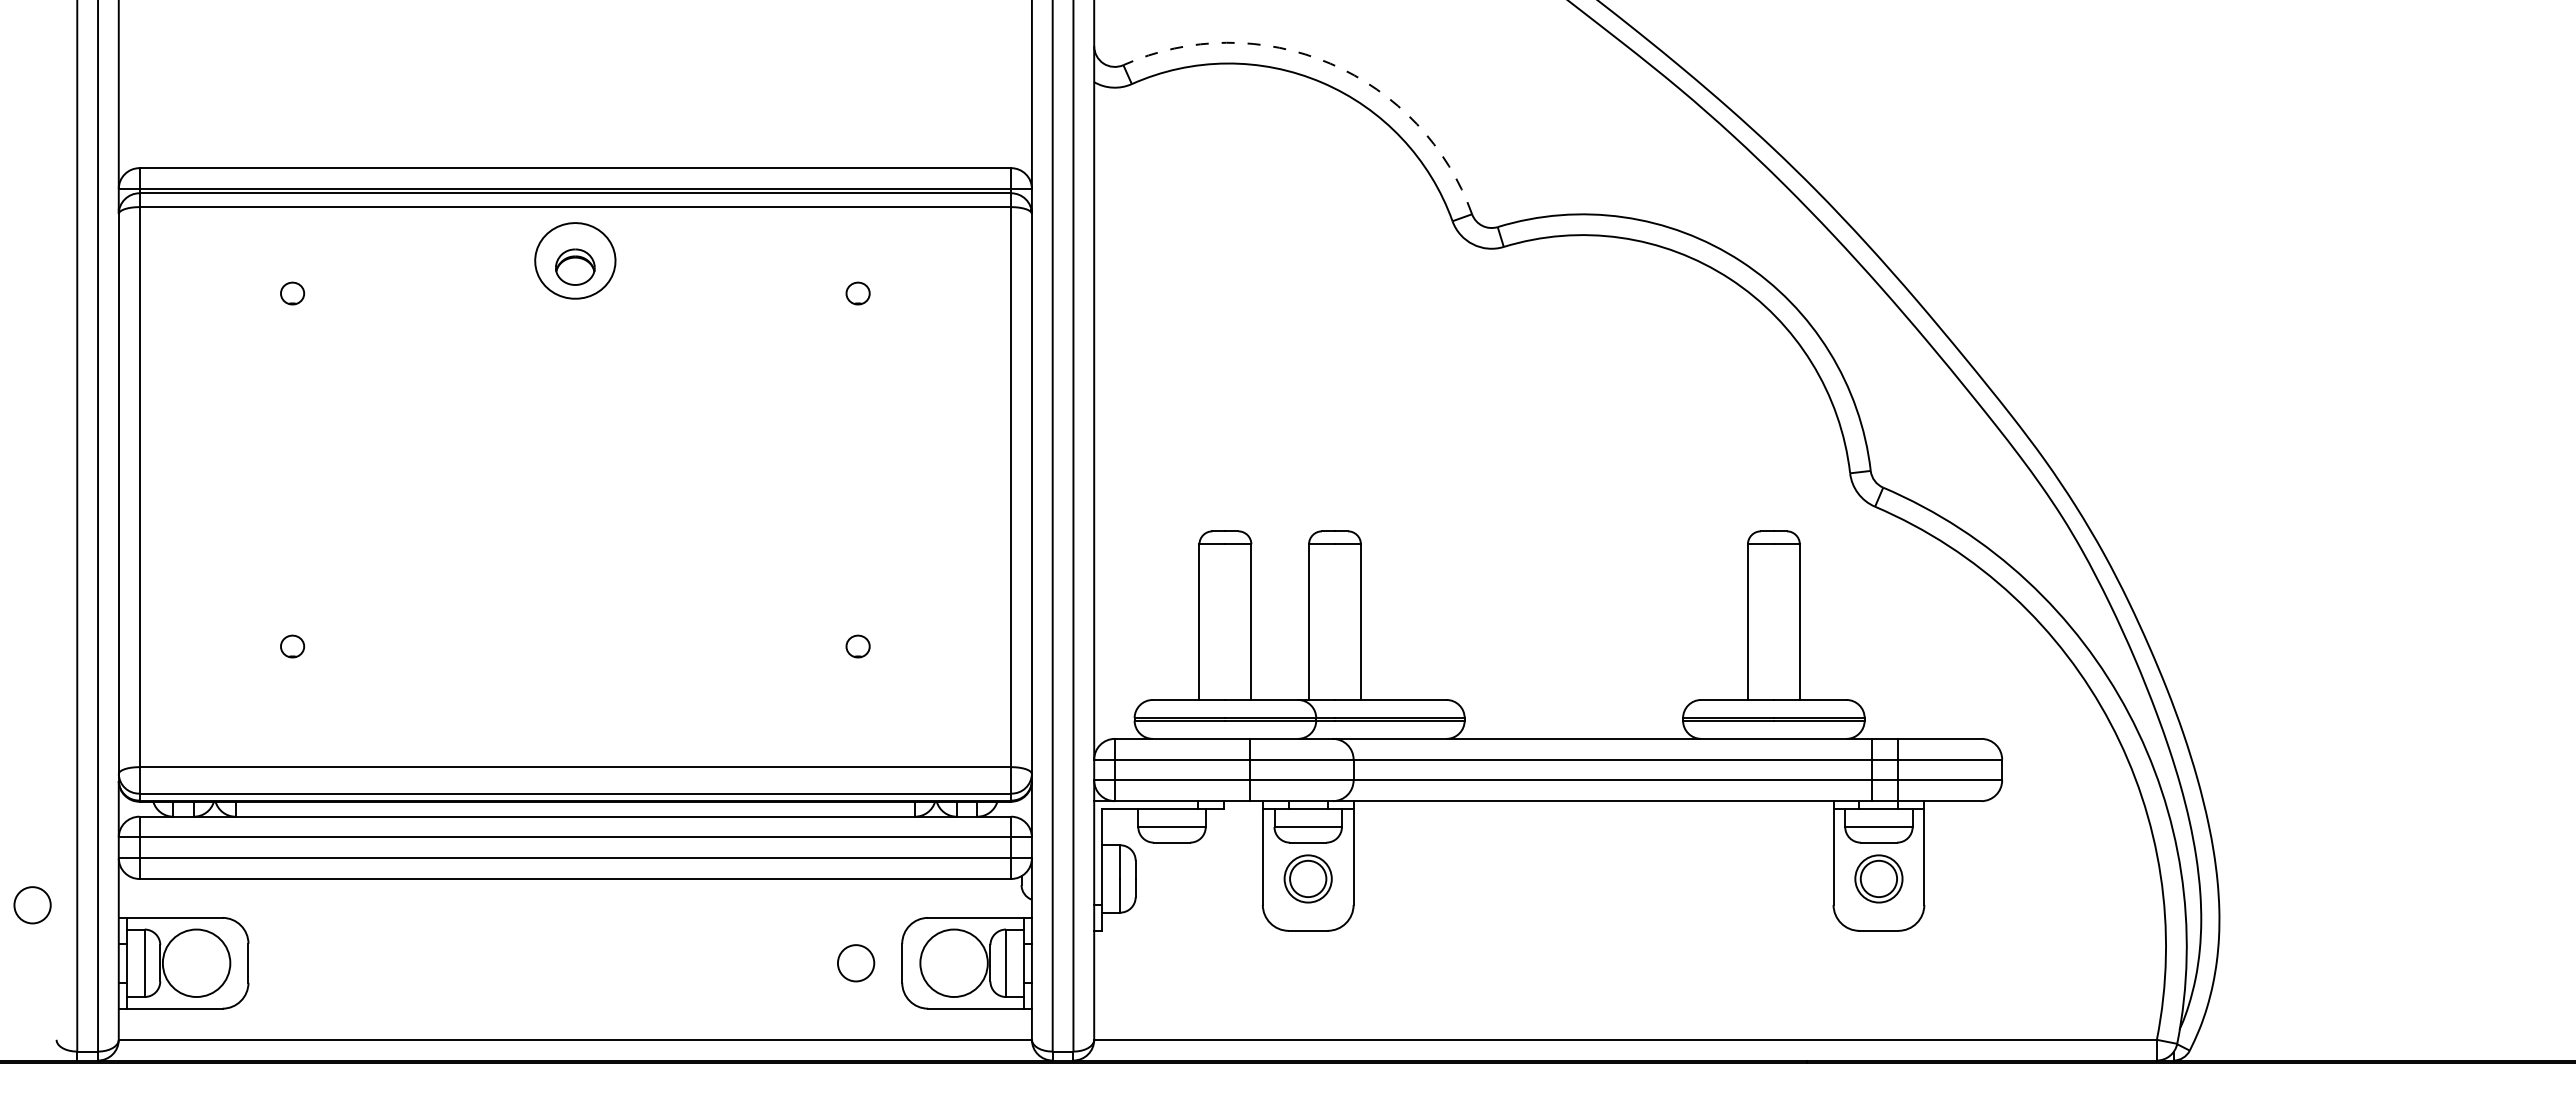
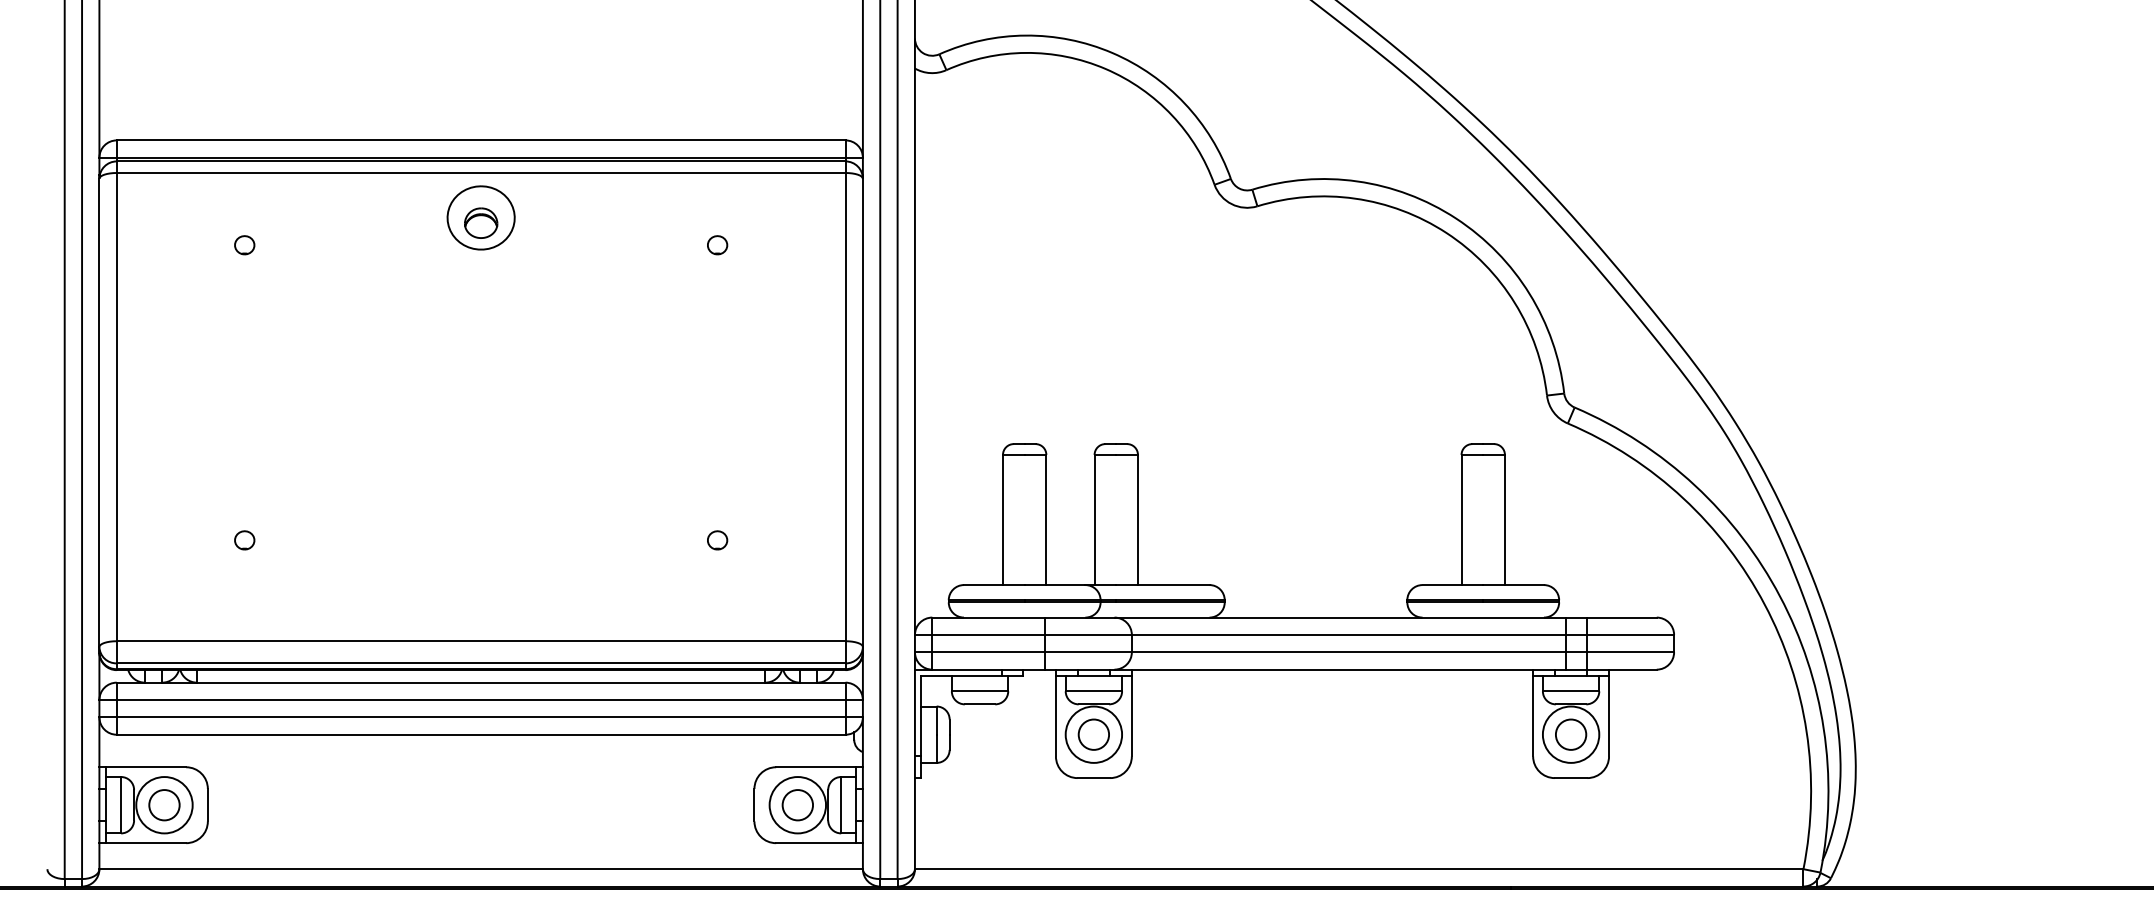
arc: (1330, 63) -> (1112, 52), dashed -> solid
circle: (1307, 878) -> (1093, 734), size x1.43
circle: (1878, 878) -> (1570, 734), size x1.43
circle: (32, 905) -> (164, 805), moved
circle: (856, 963) -> (798, 805), moved

